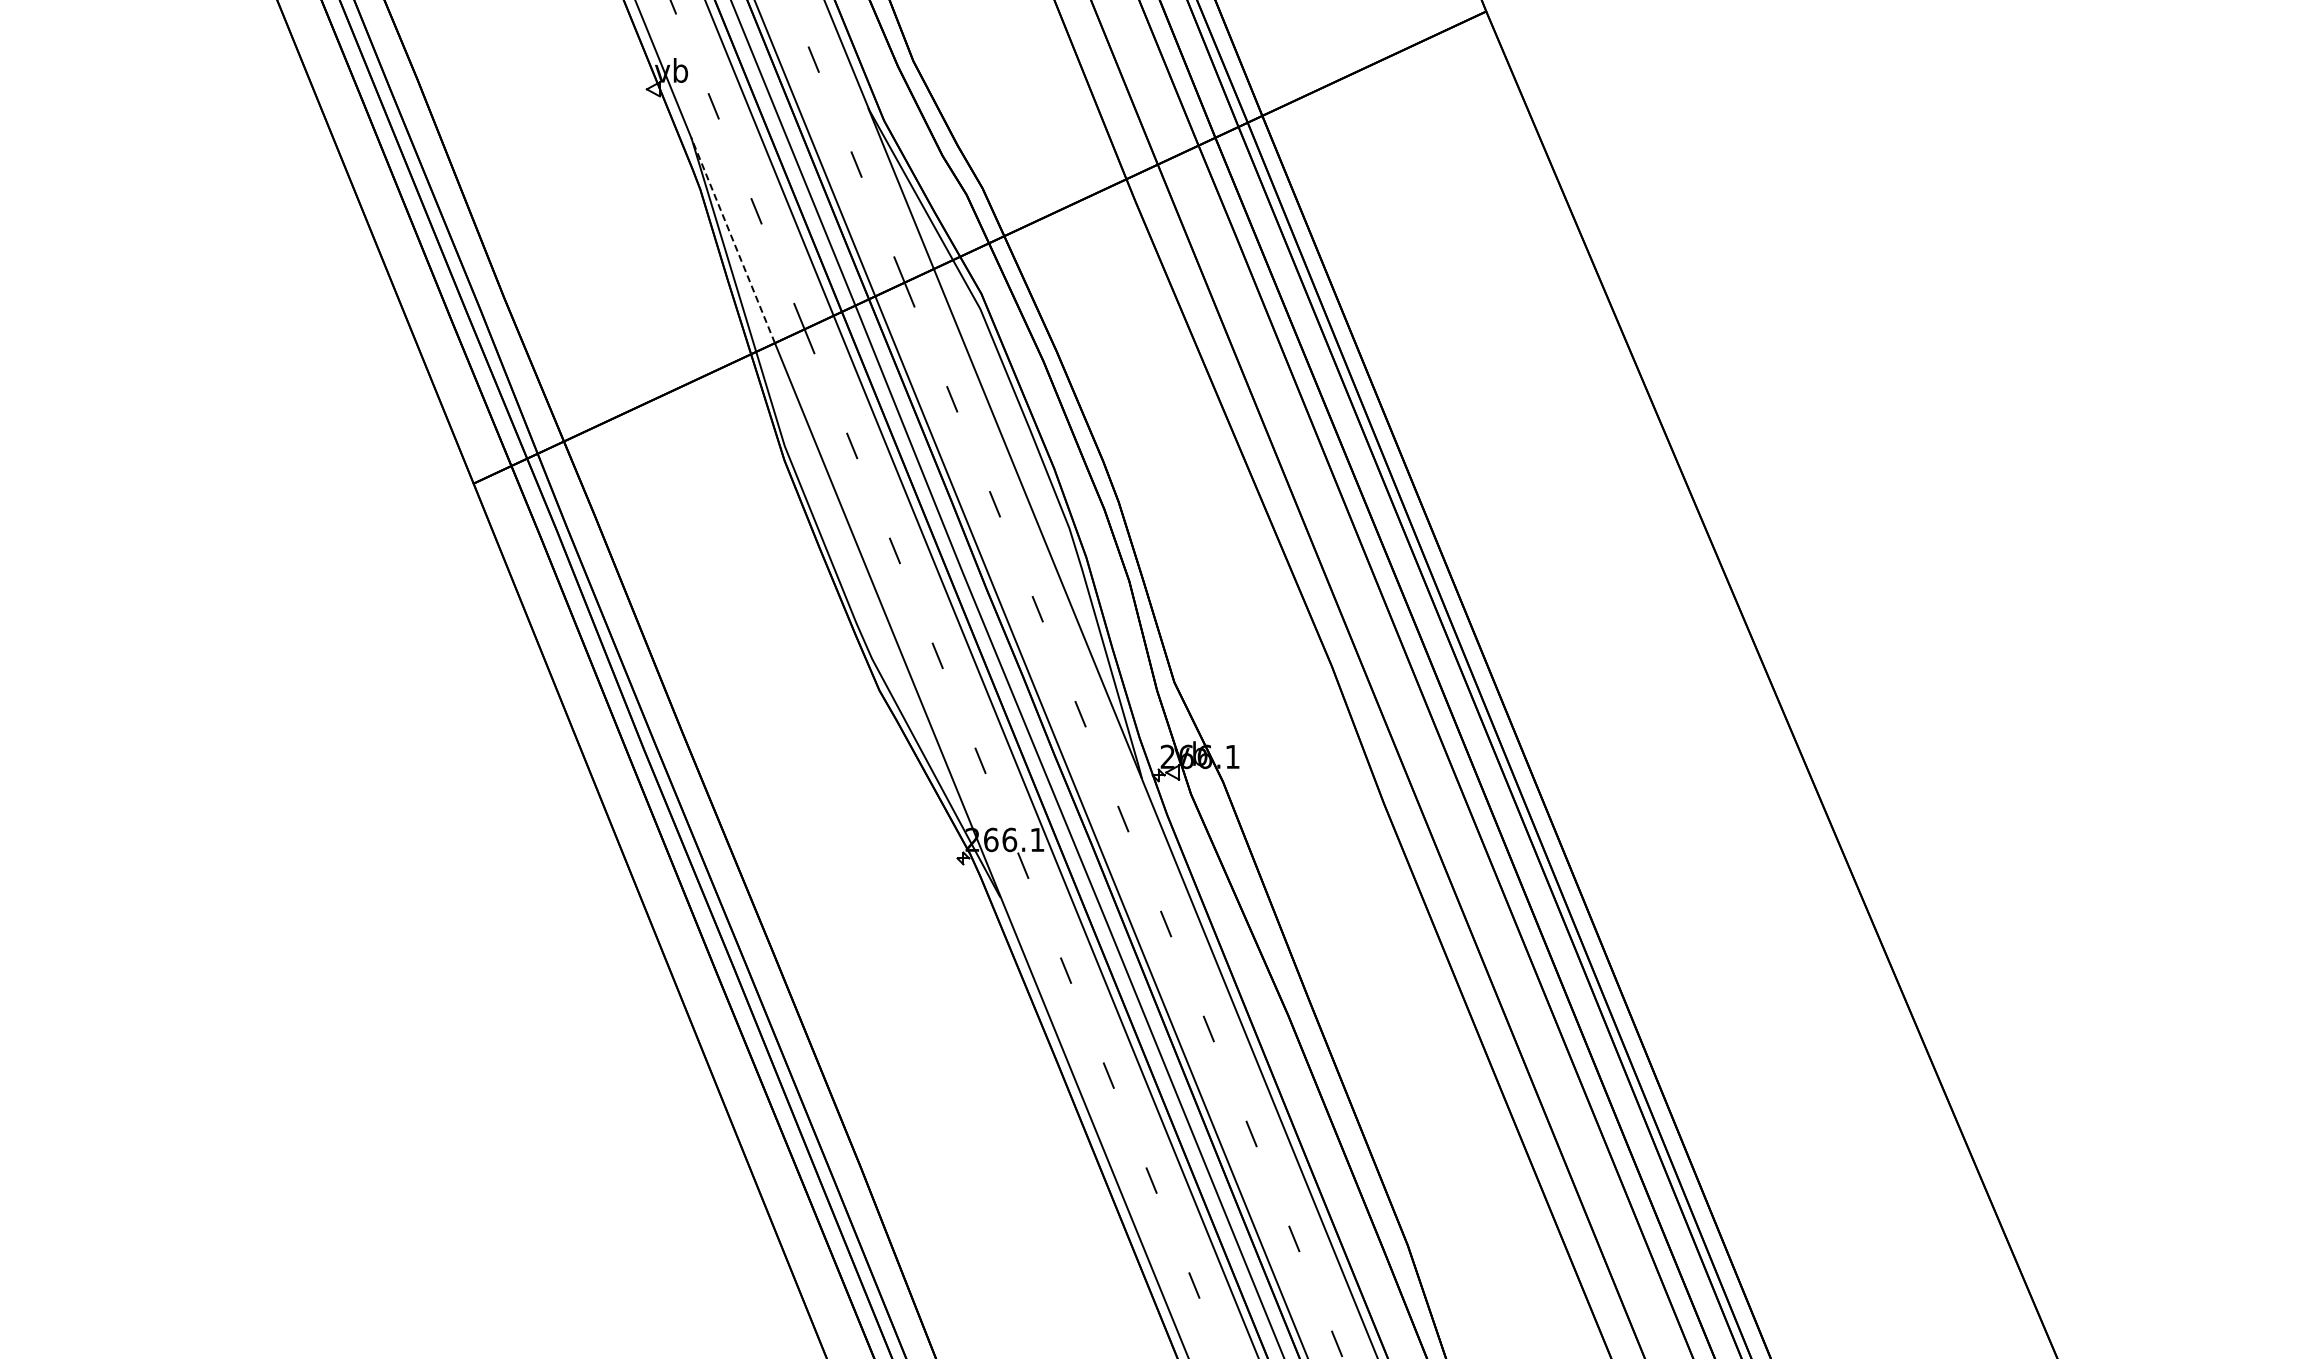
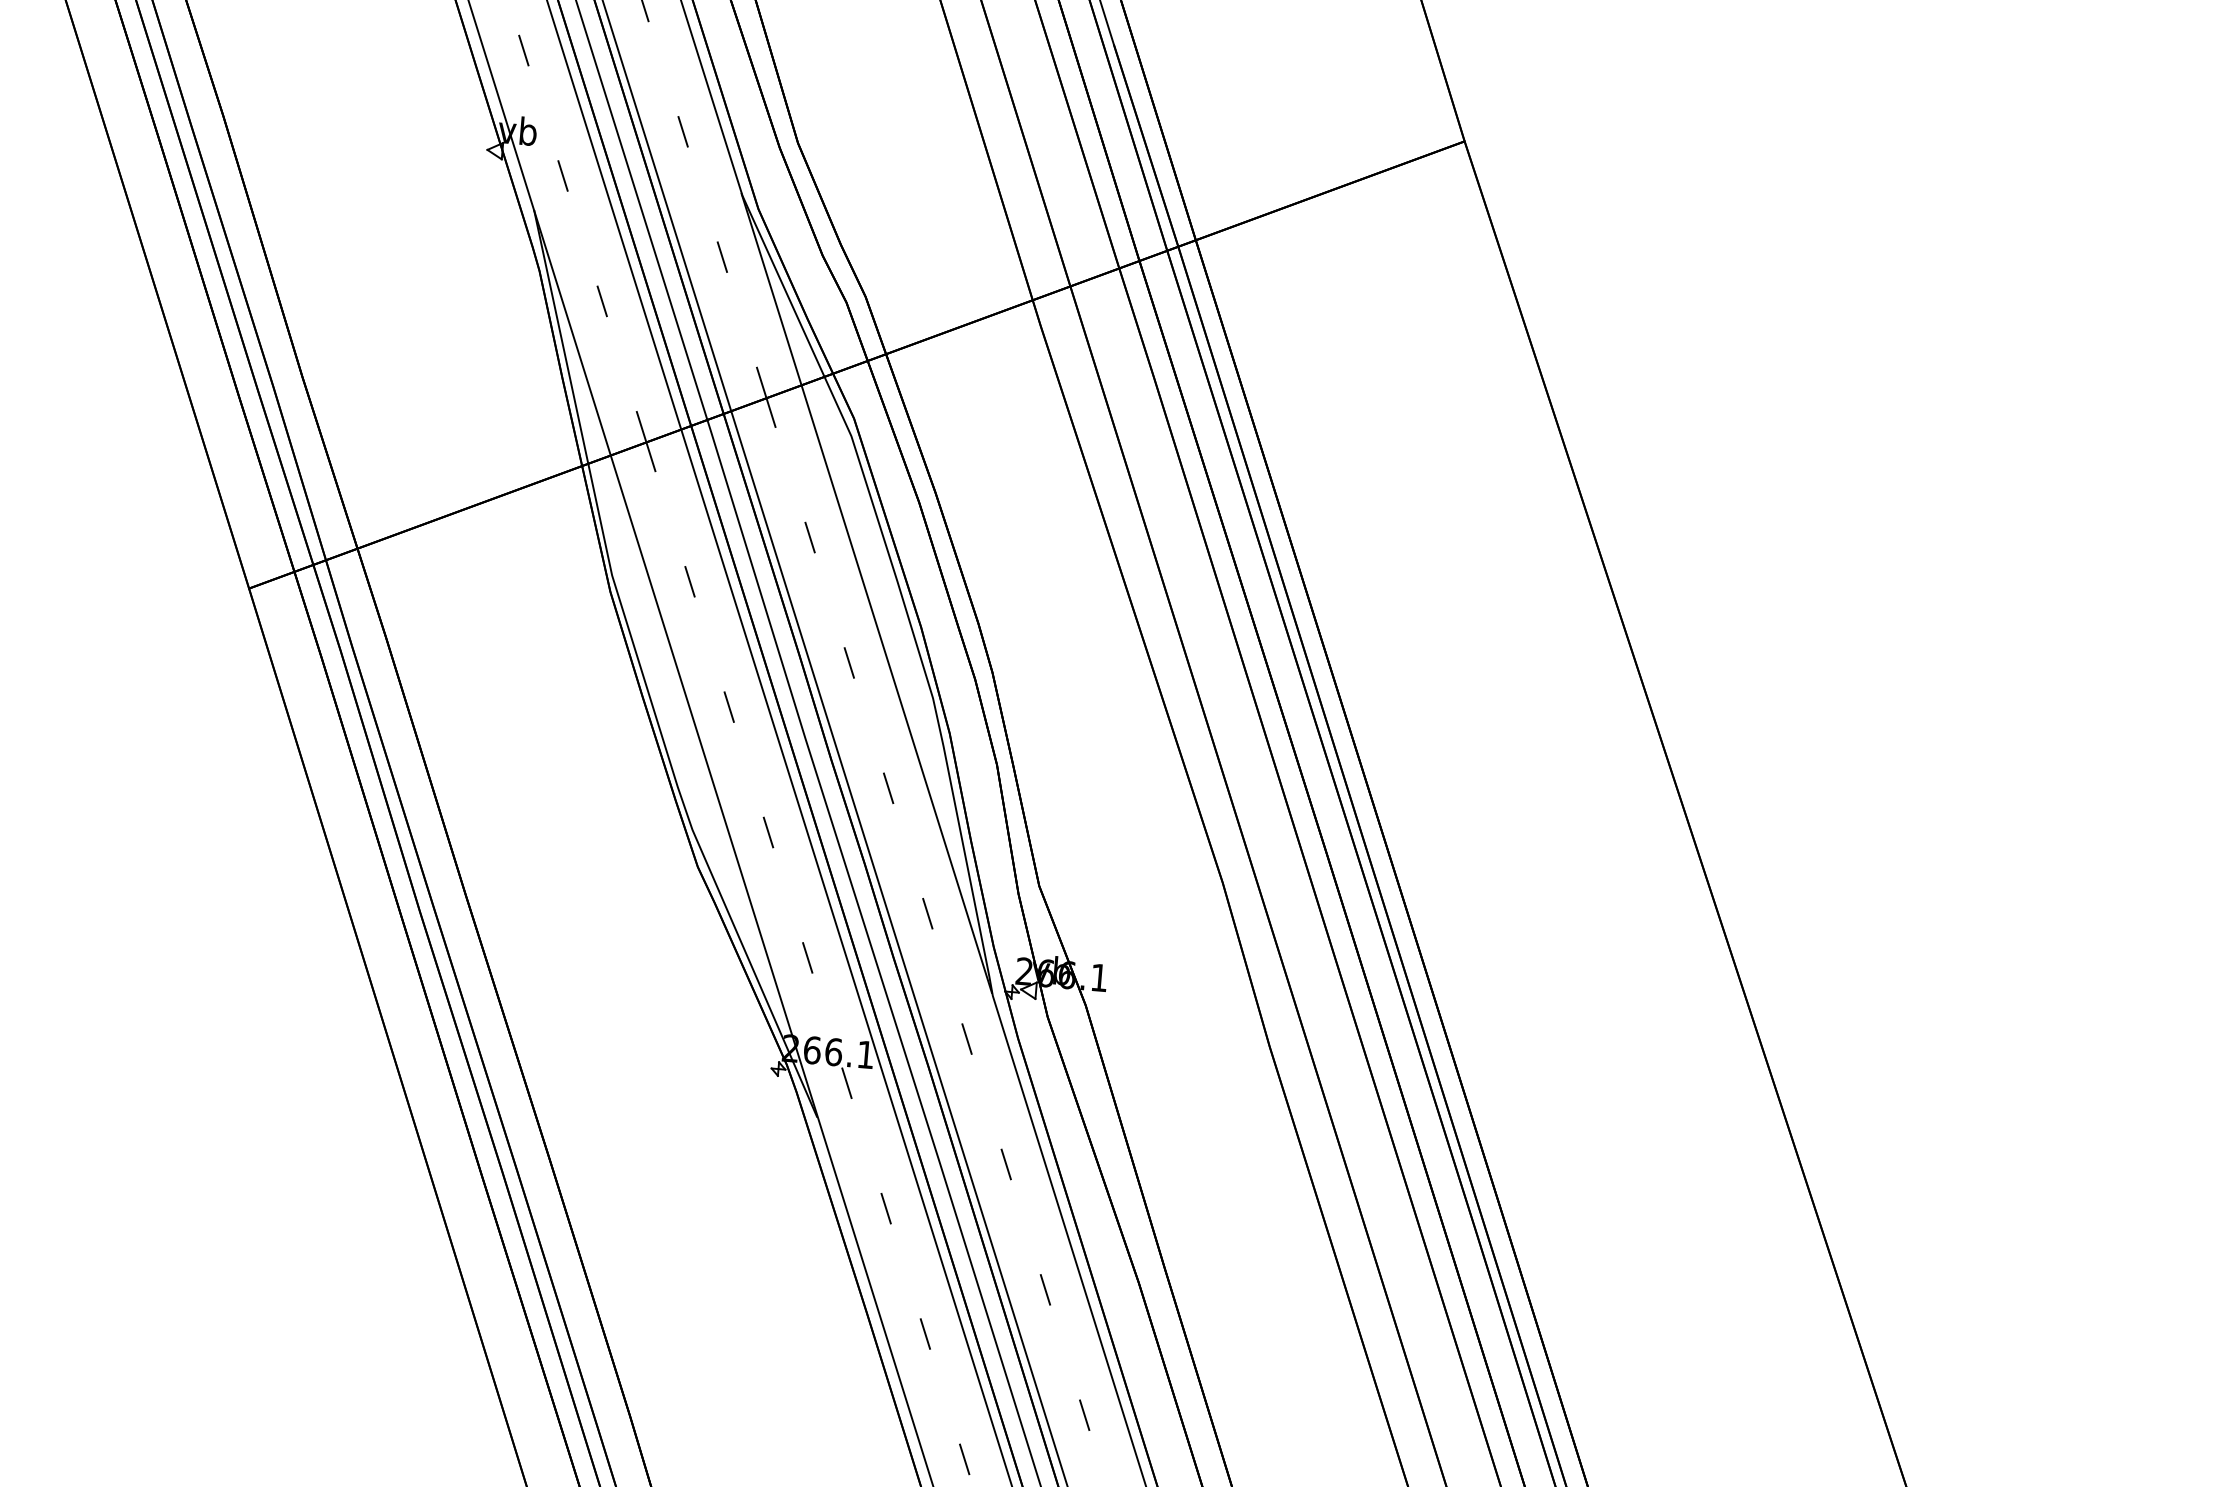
line: (733, 240) -> (572, 332), dashed -> solid

